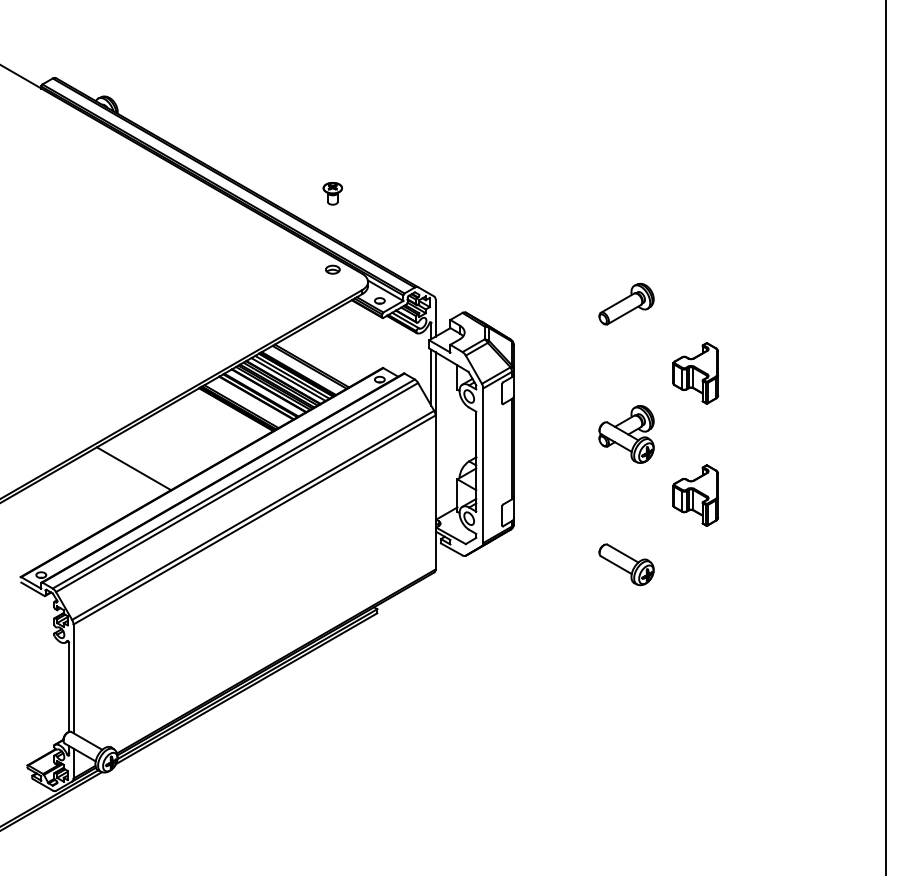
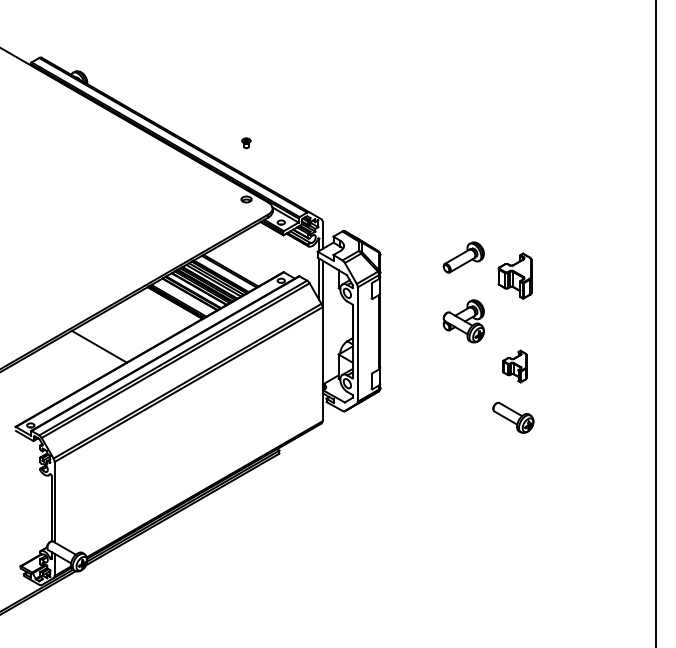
part: (332, 193) -> (246, 143), size x0.6
part: (626, 303) -> (463, 257), moved
part: (695, 495) -> (514, 366), size x0.7
part: (626, 564) -> (513, 417), moved

